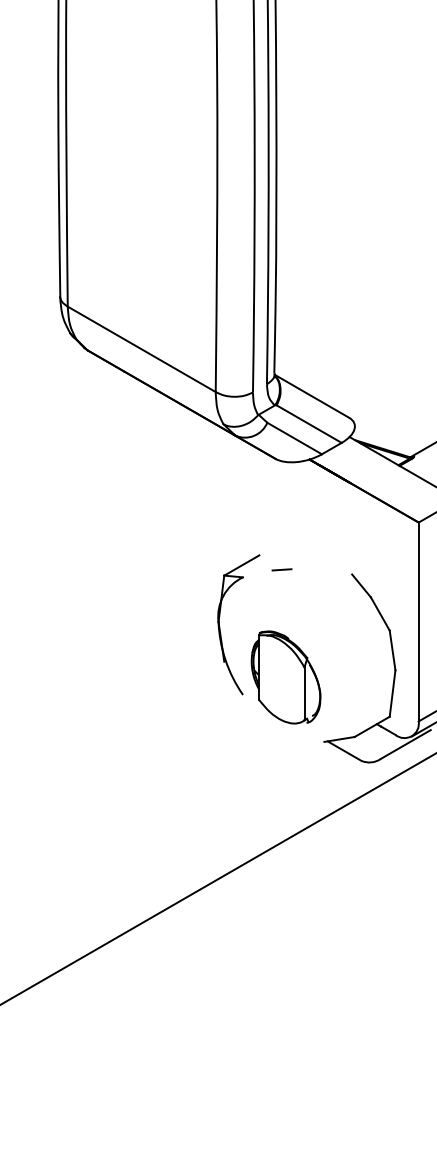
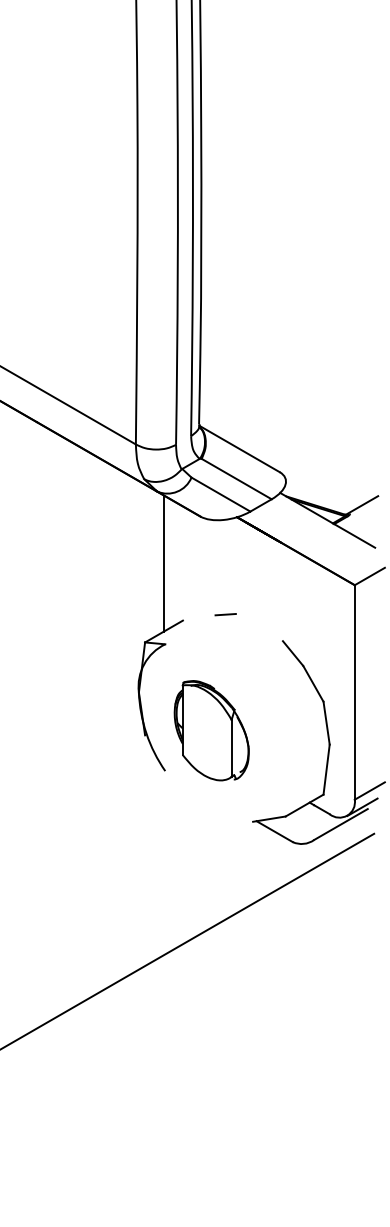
line: (241, 502) -> (163, 563), added
line: (281, 569) -> (225, 614), moved
part: (285, 677) -> (211, 730), moved

